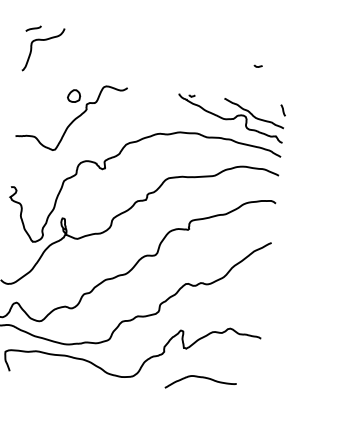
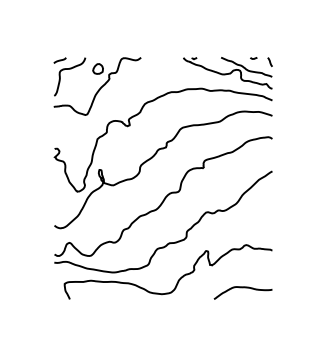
part: (43, 40) -> (69, 69), moved
curve: (257, 66) -> (253, 58), moved
curve: (200, 378) -> (242, 288), moved

